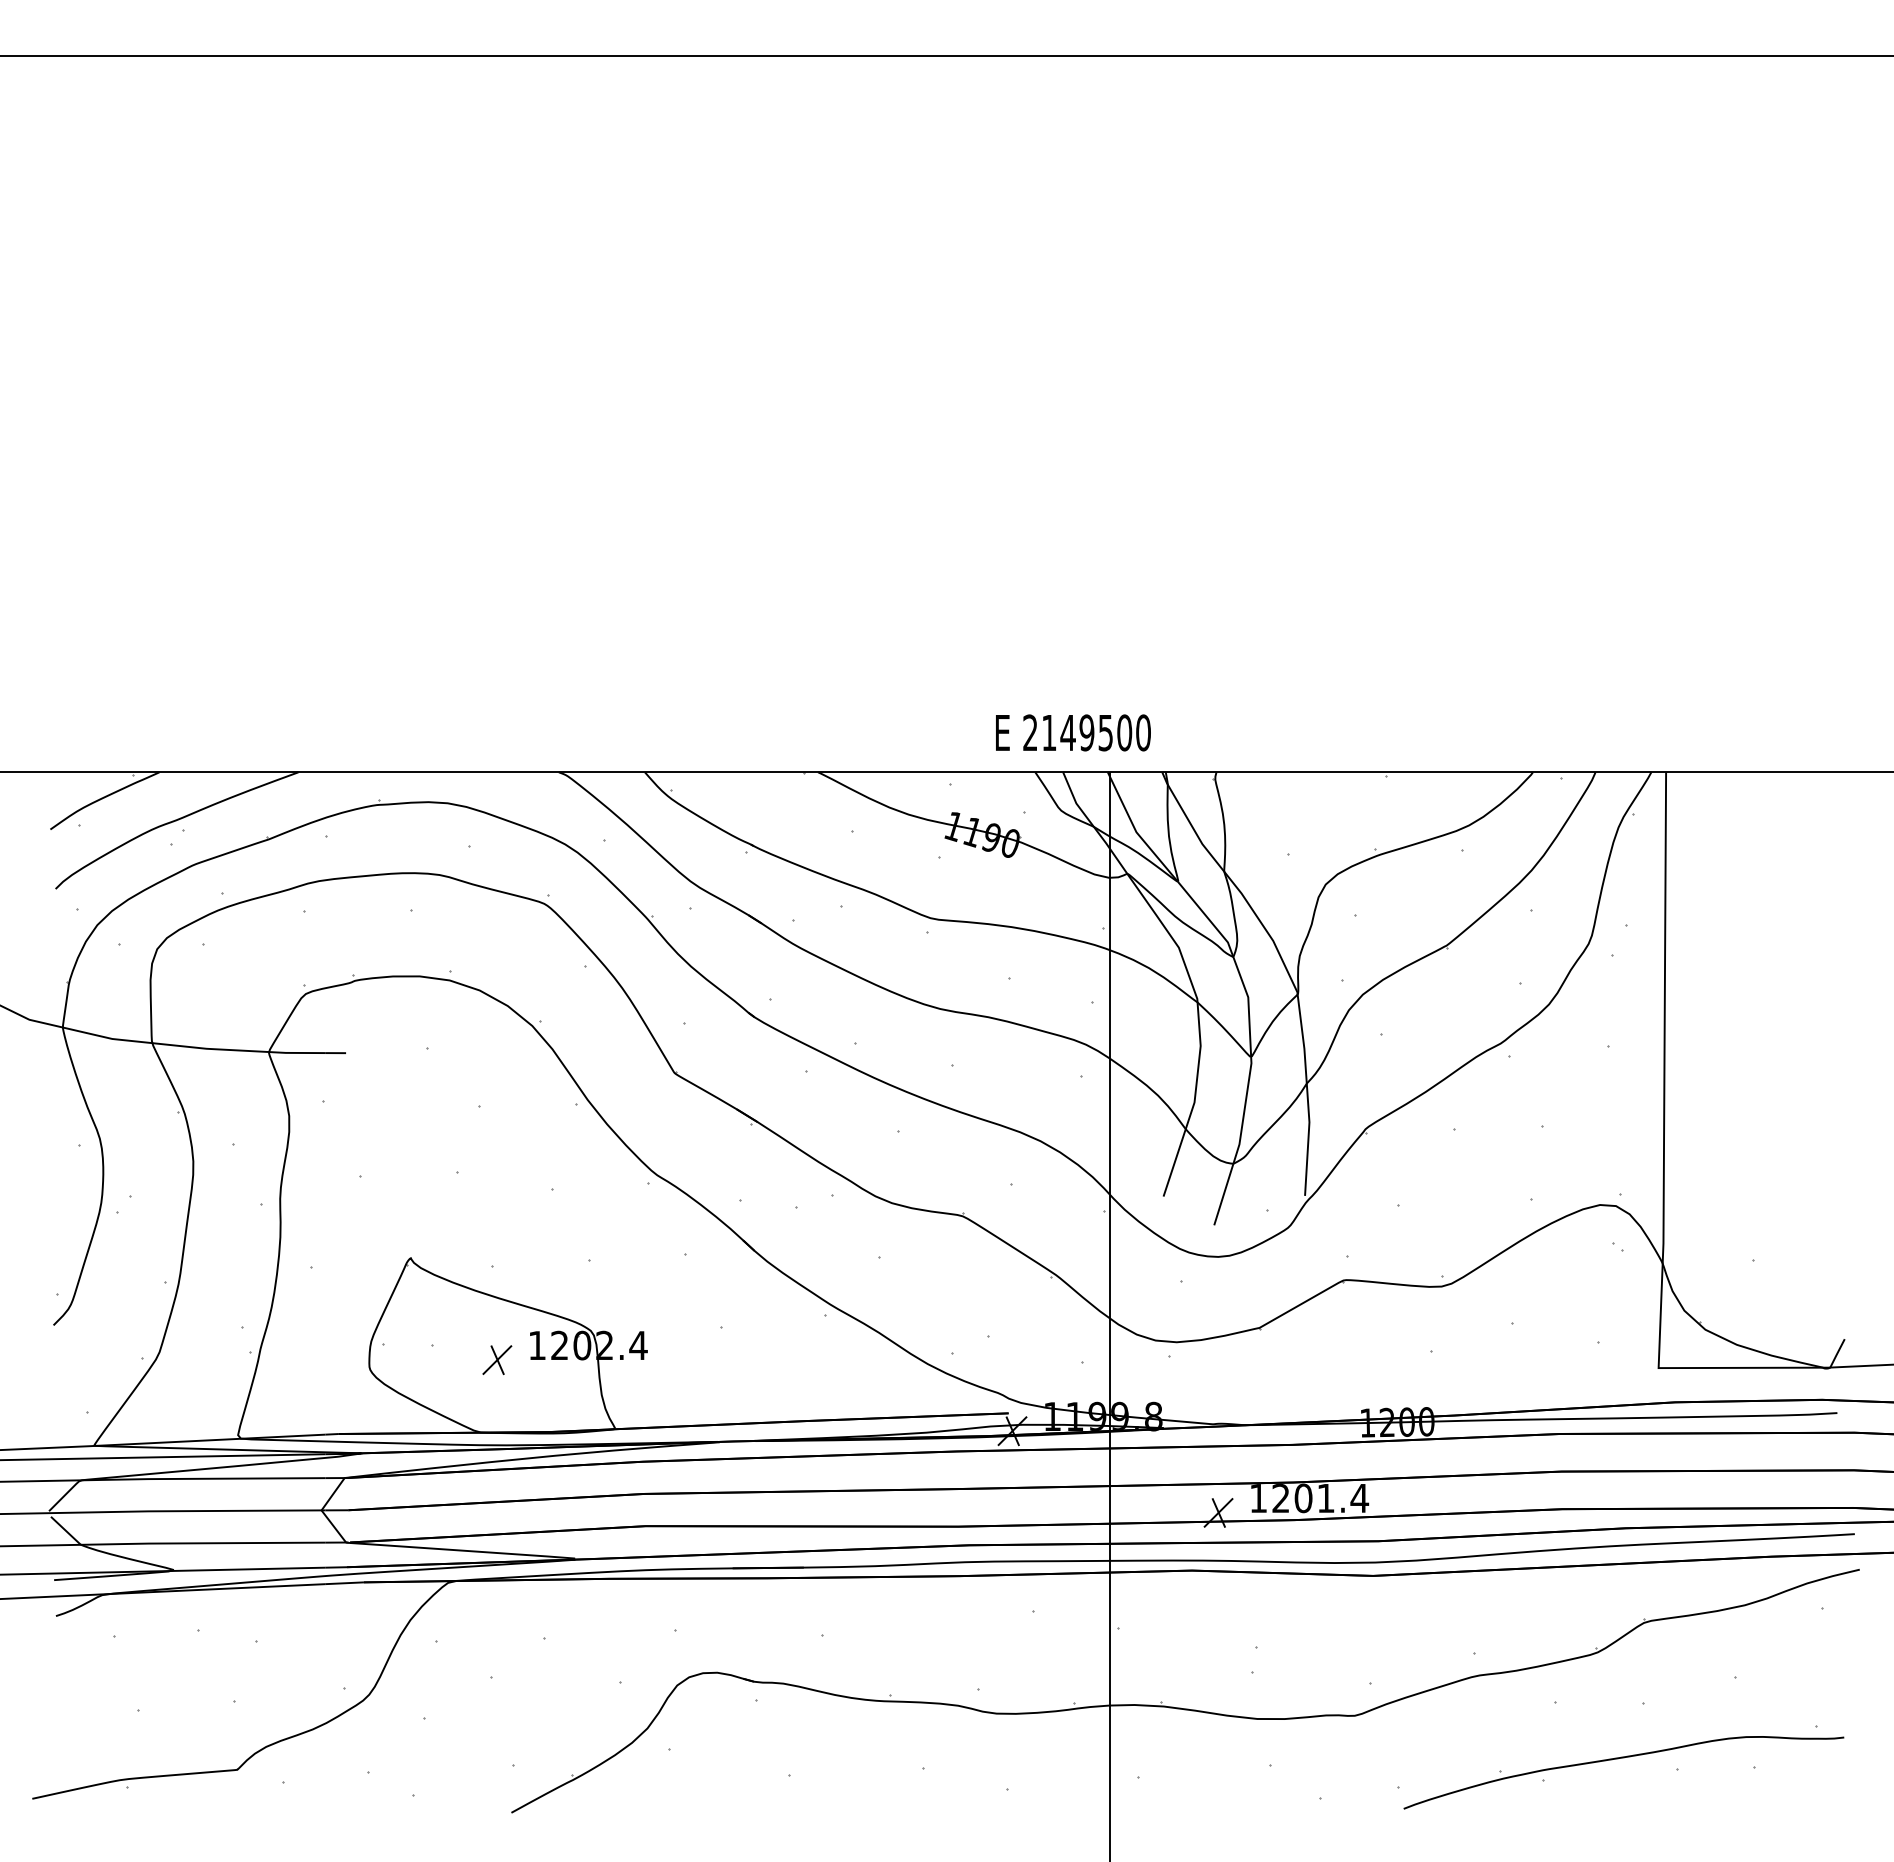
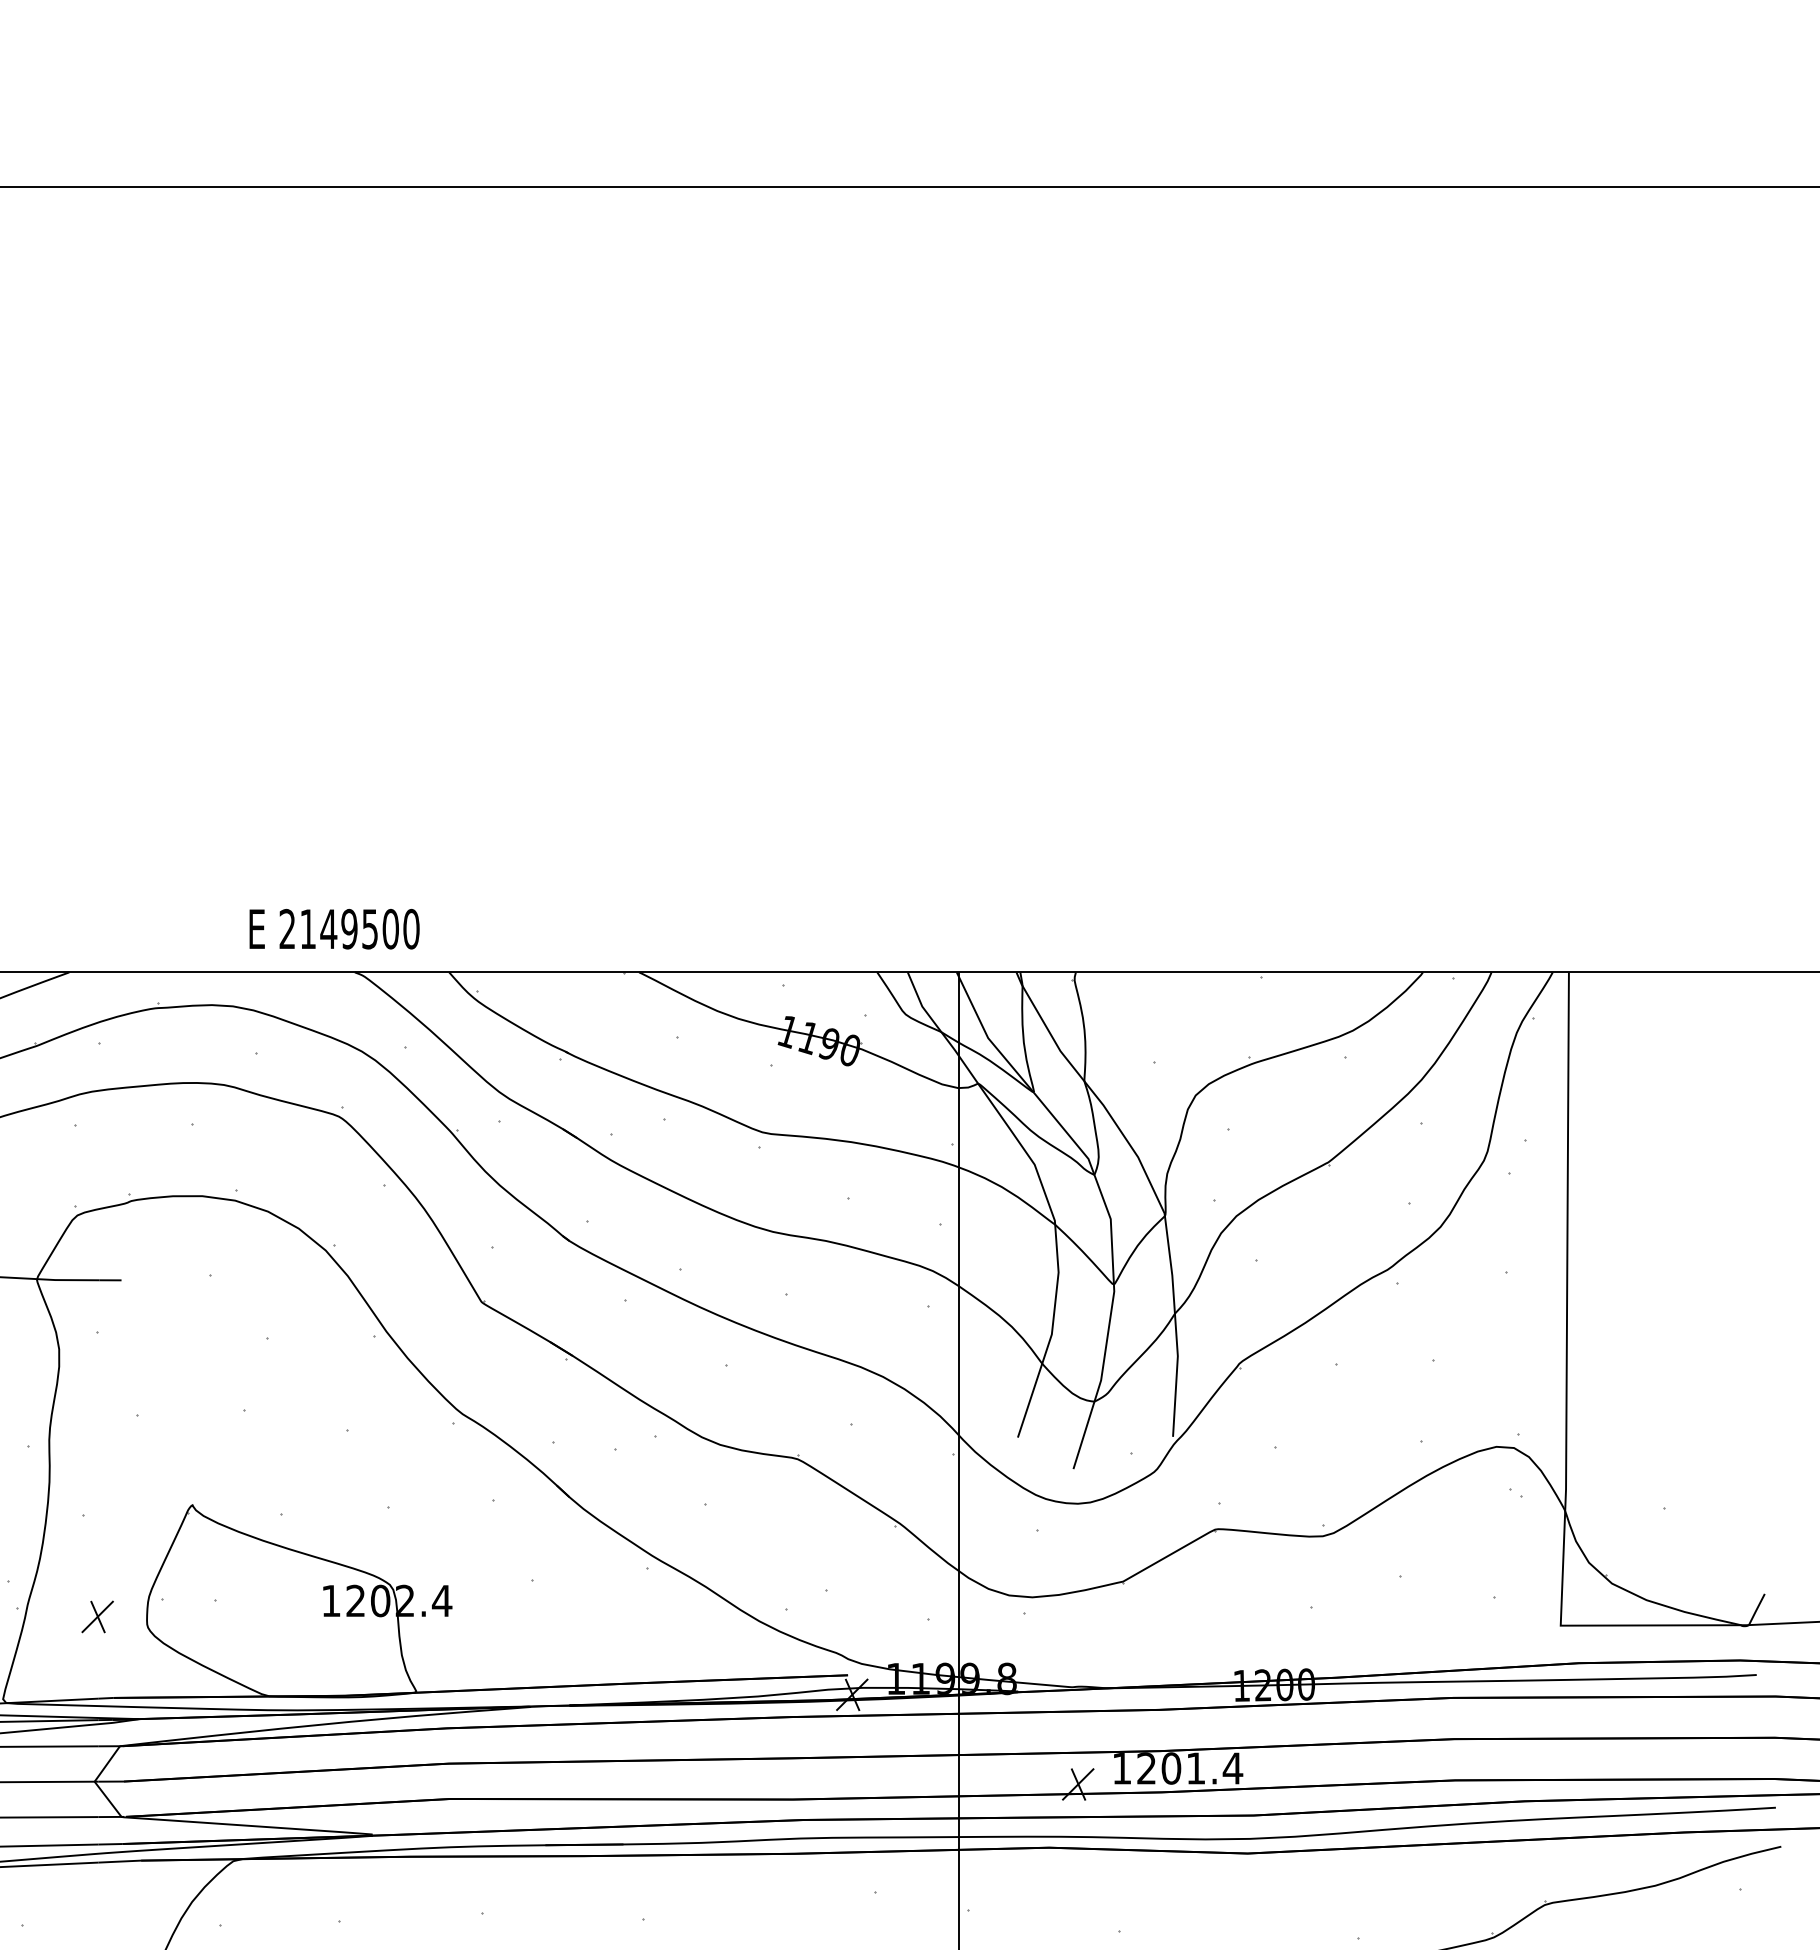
text: (1073, 732) -> (334, 928), moved
part: (497, 1359) -> (97, 1616), moved

